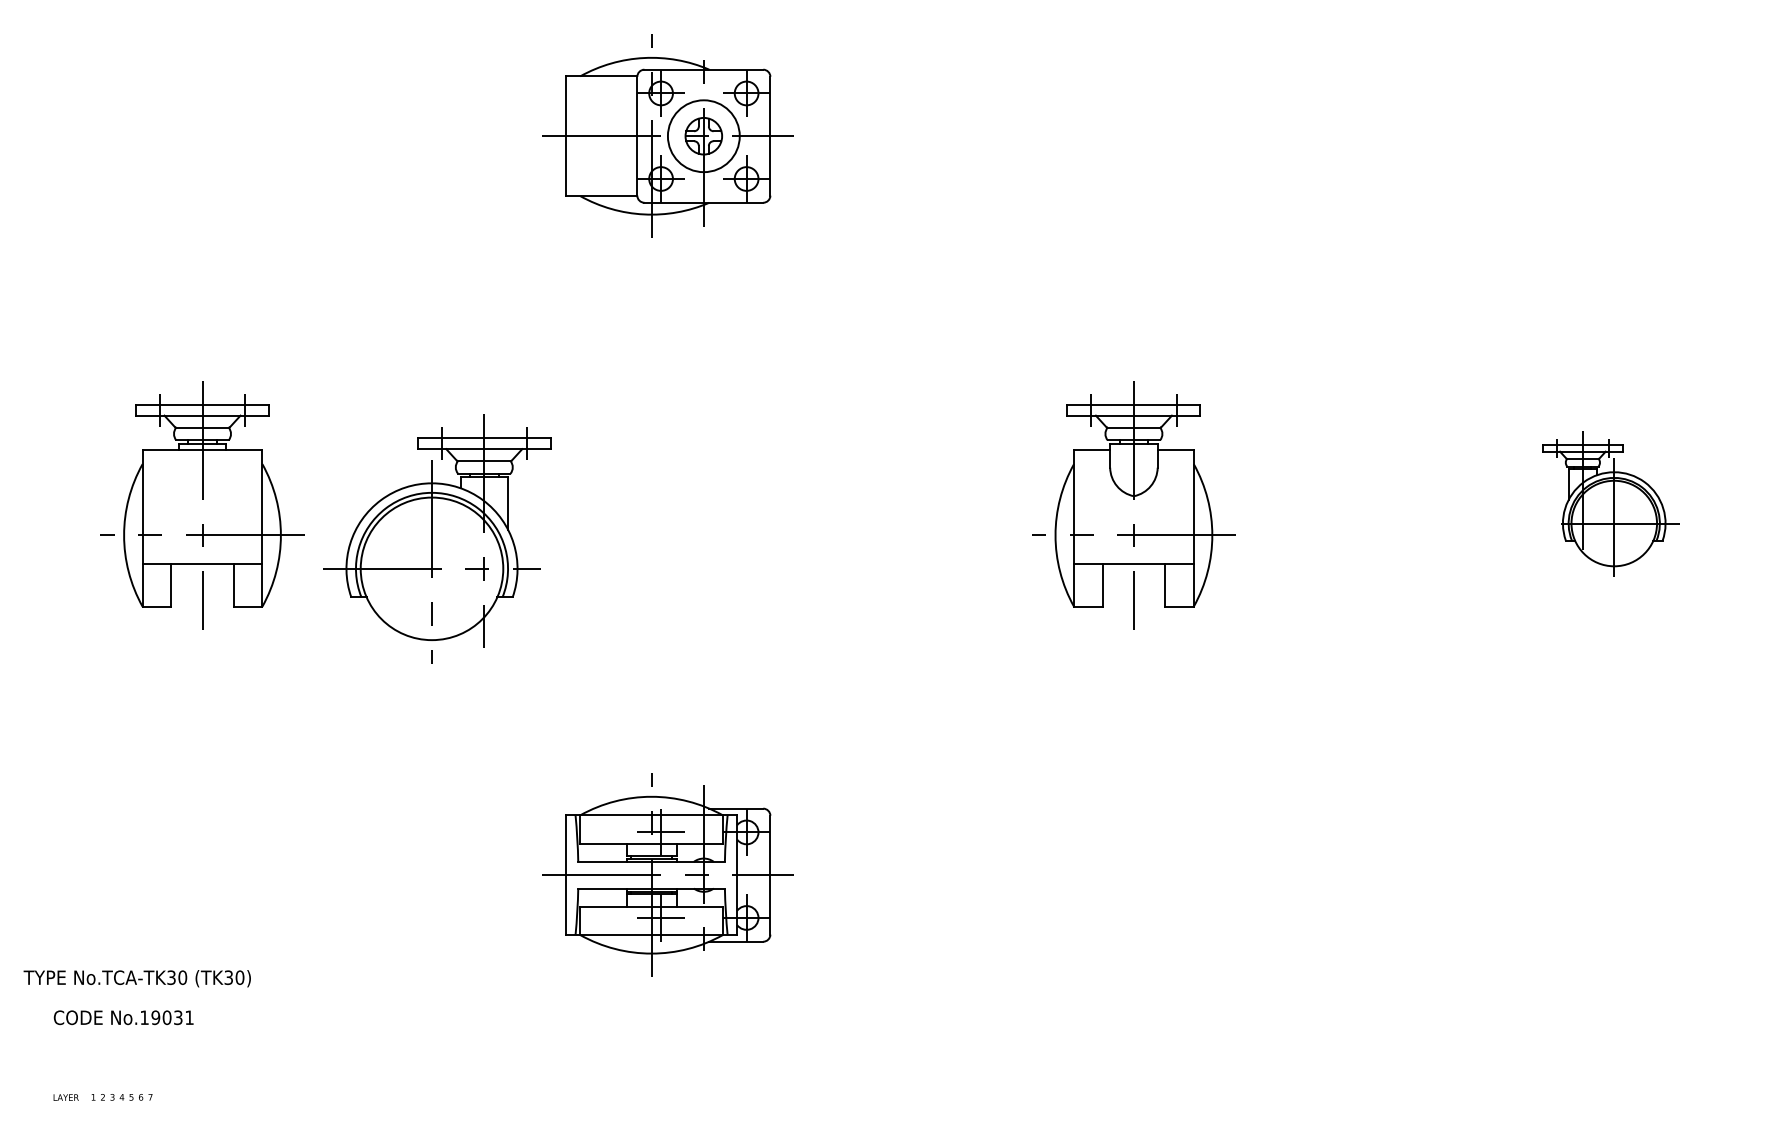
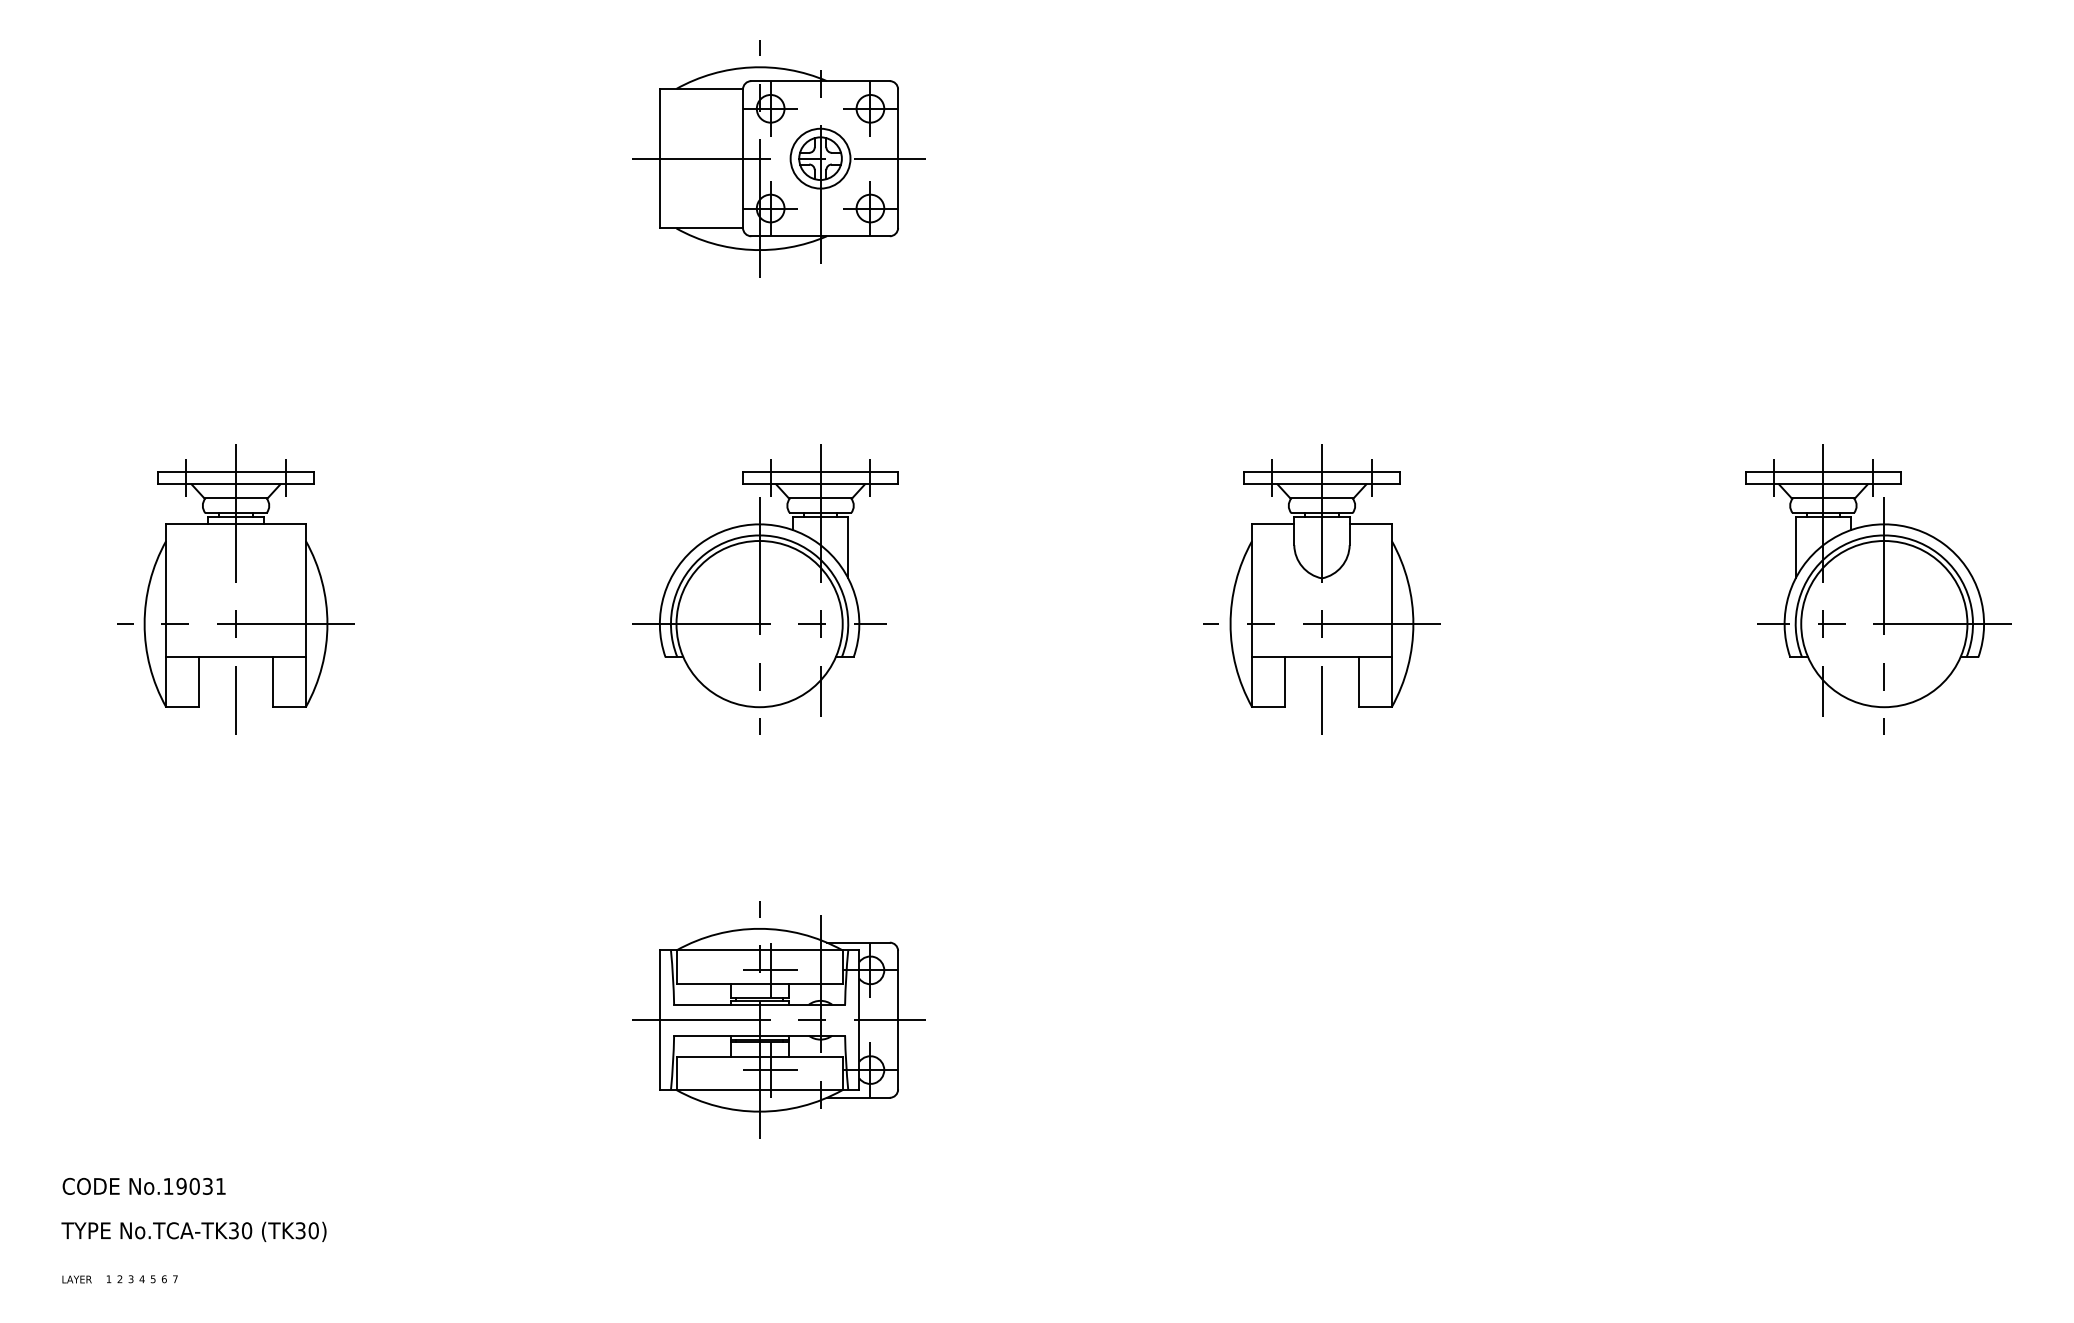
circle: (703, 136) -> (820, 158), size x0.71
part: (1611, 505) -> (1878, 589), size x1.67
part: (437, 539) -> (765, 589), moved
text: (136, 978) -> (193, 1231), moved

